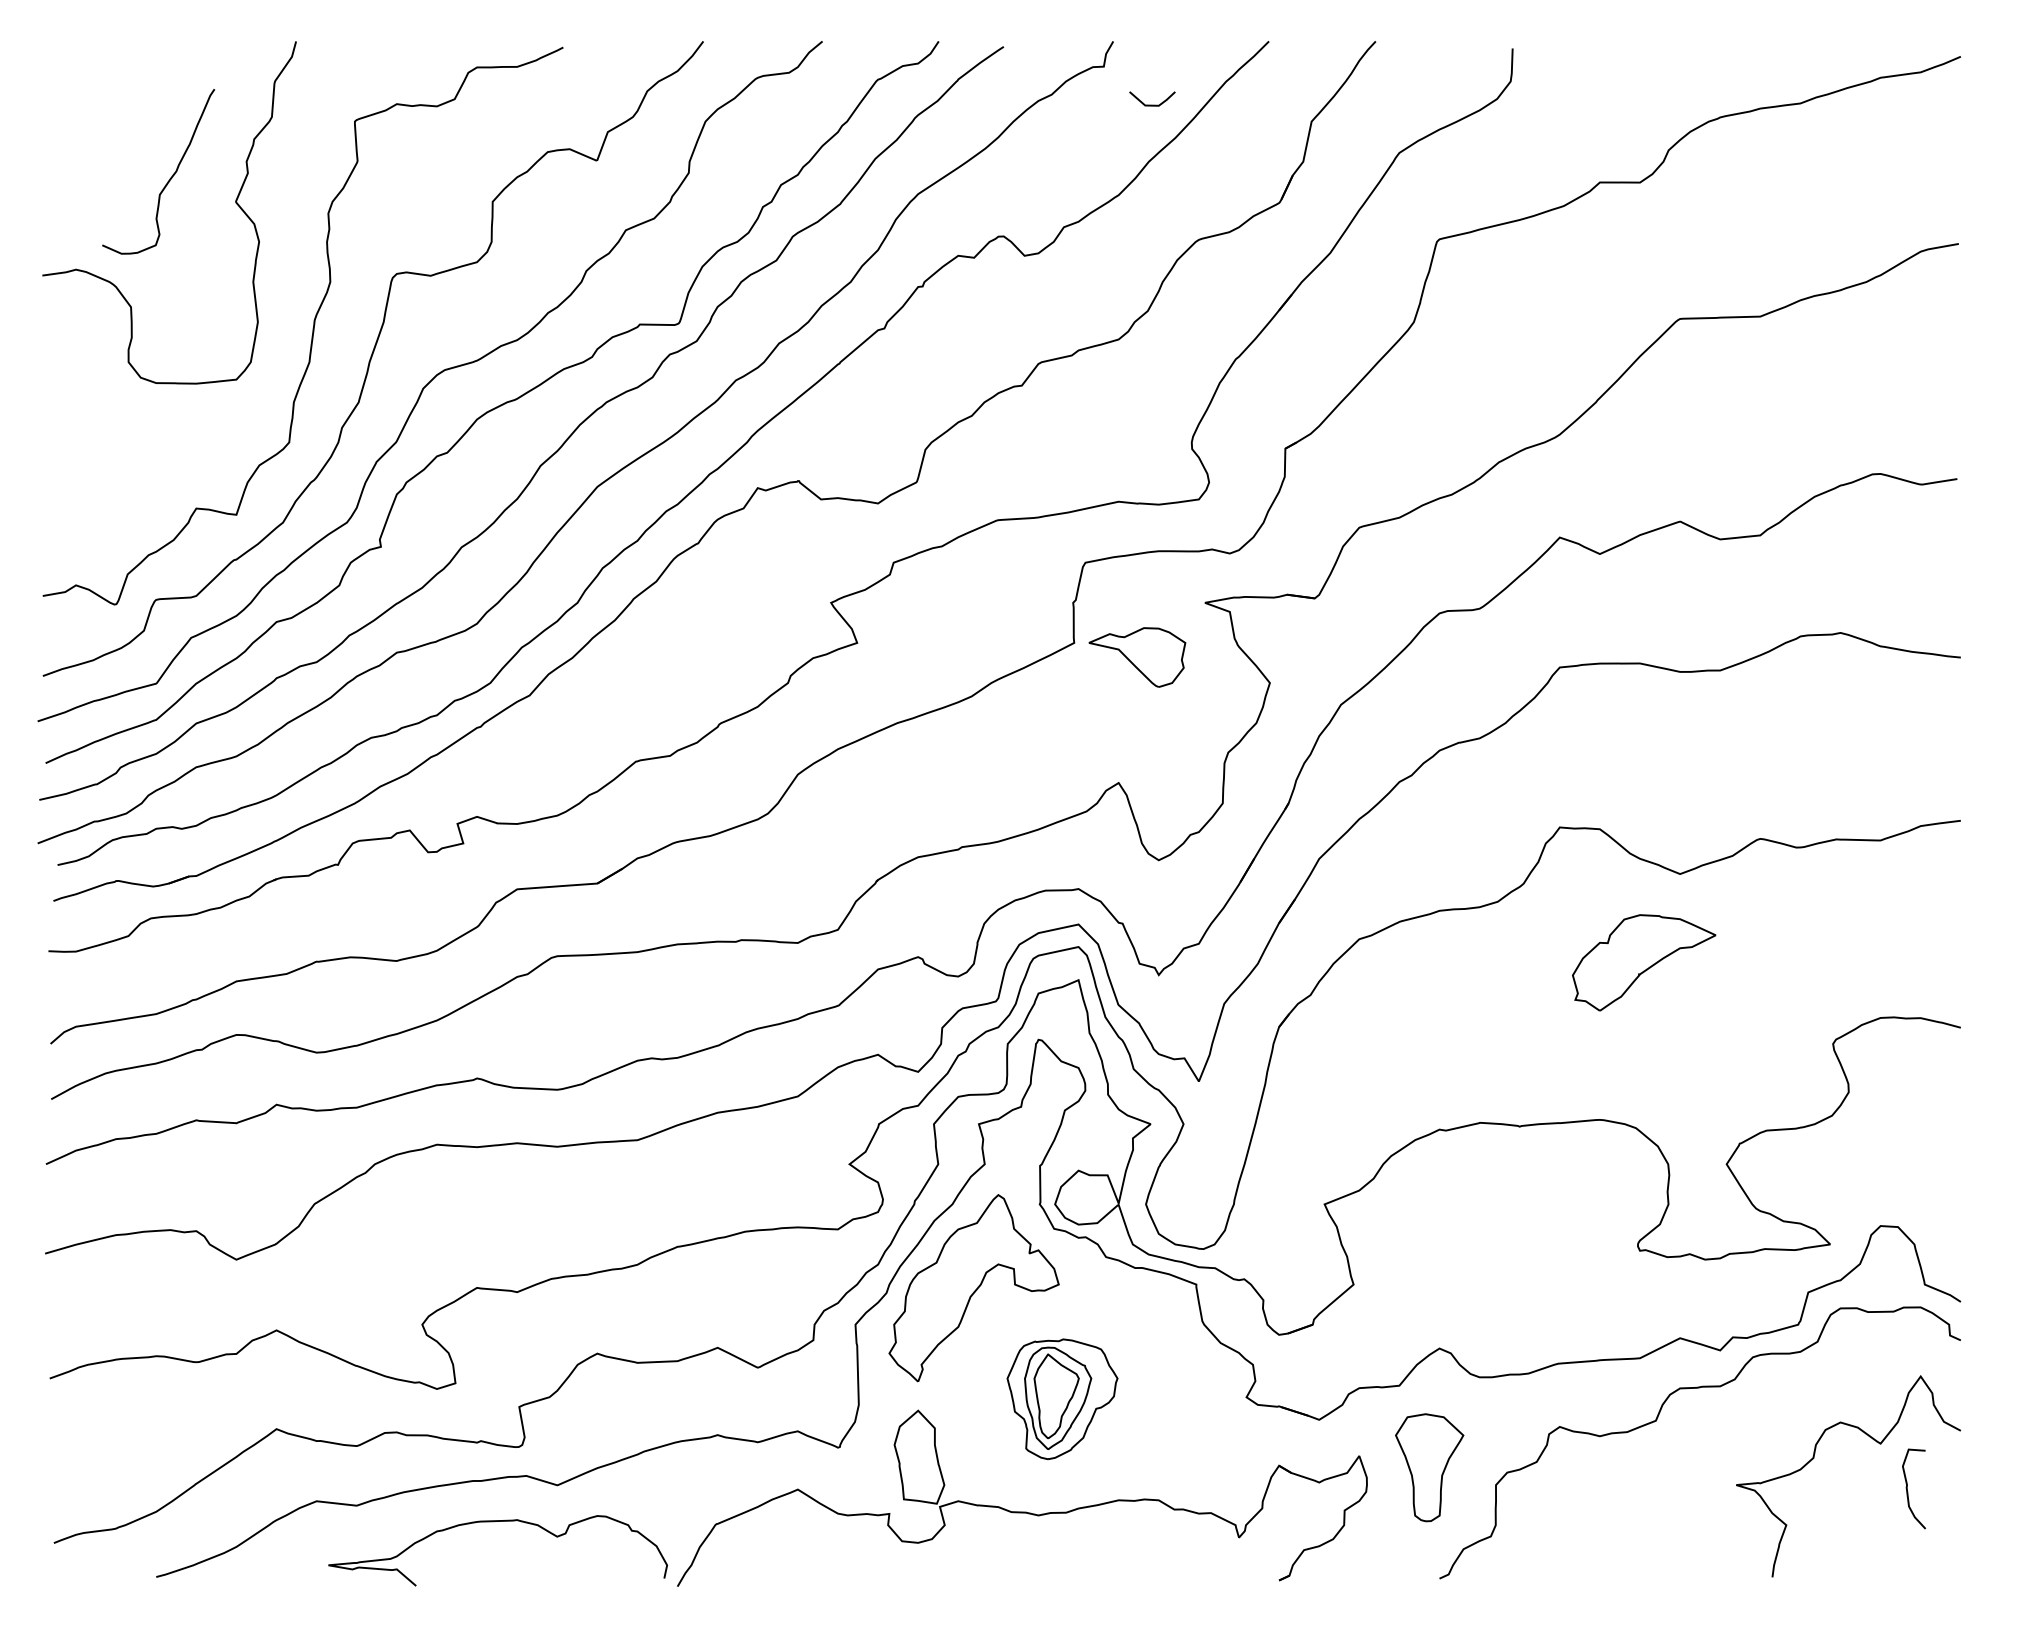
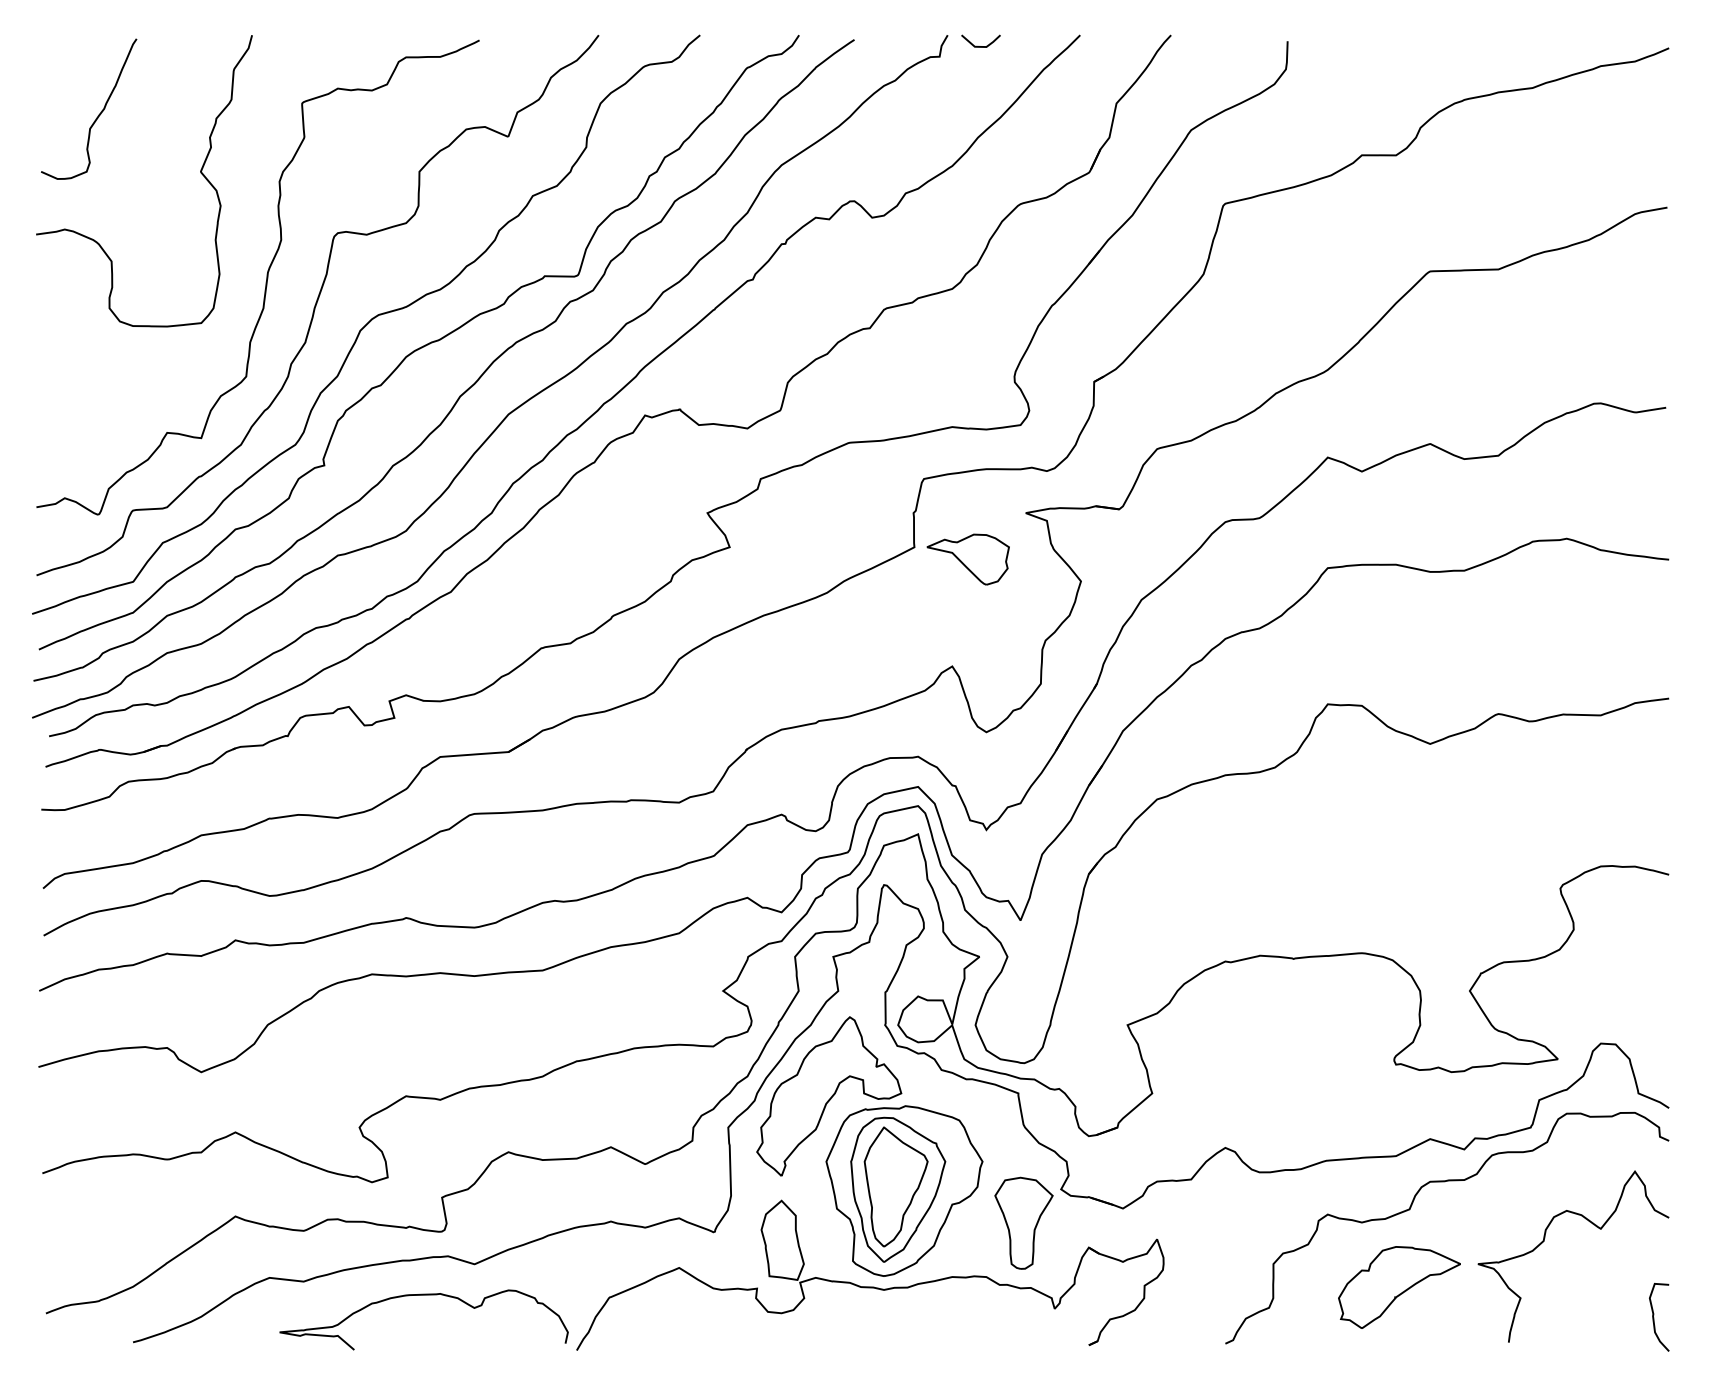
line: (1148, 104) -> (977, 45), moved
curve: (169, 178) -> (98, 114), moved
part: (1644, 962) -> (1399, 1287), moved
part: (1062, 1398) -> (904, 1190), size x1.67
part: (1429, 1466) -> (1023, 1222), moved
curve: (1908, 1489) -> (1654, 1317), moved

